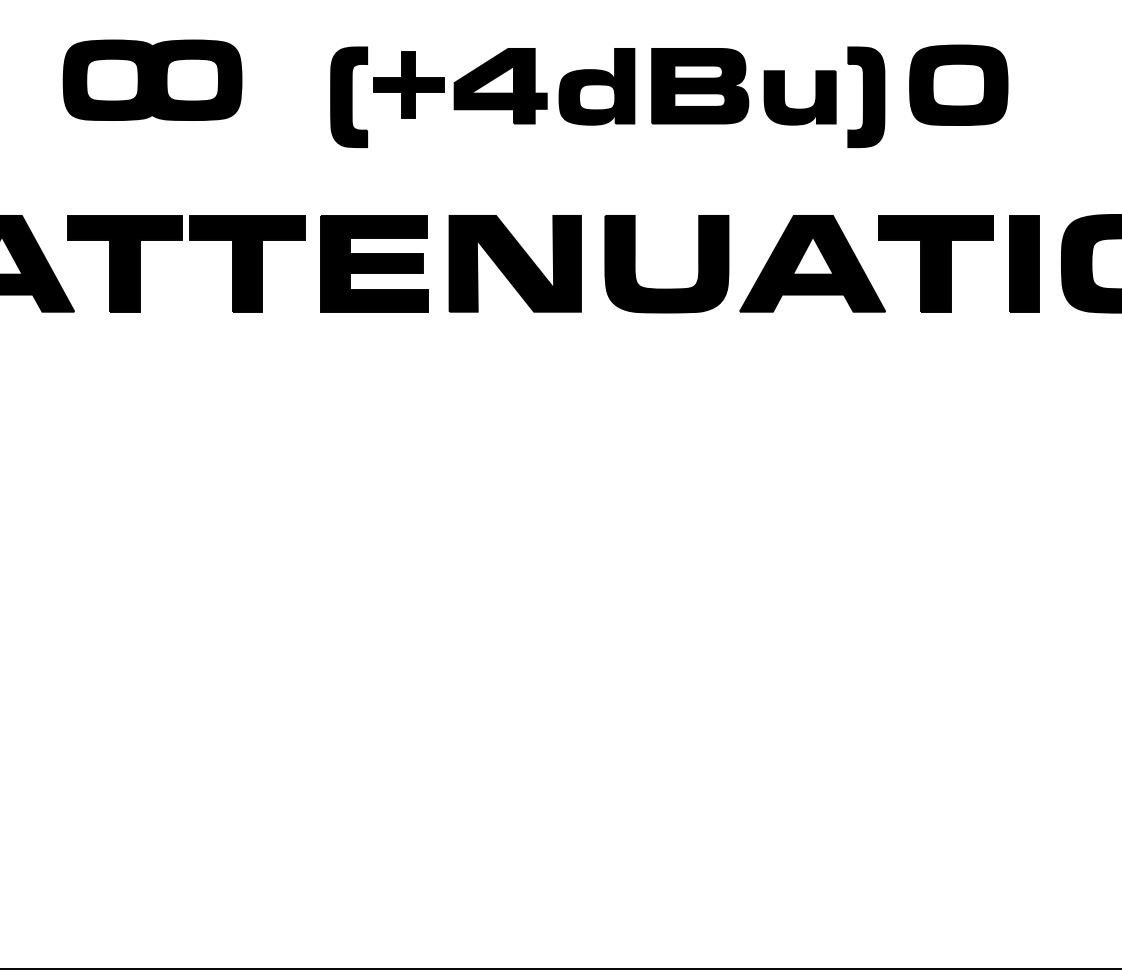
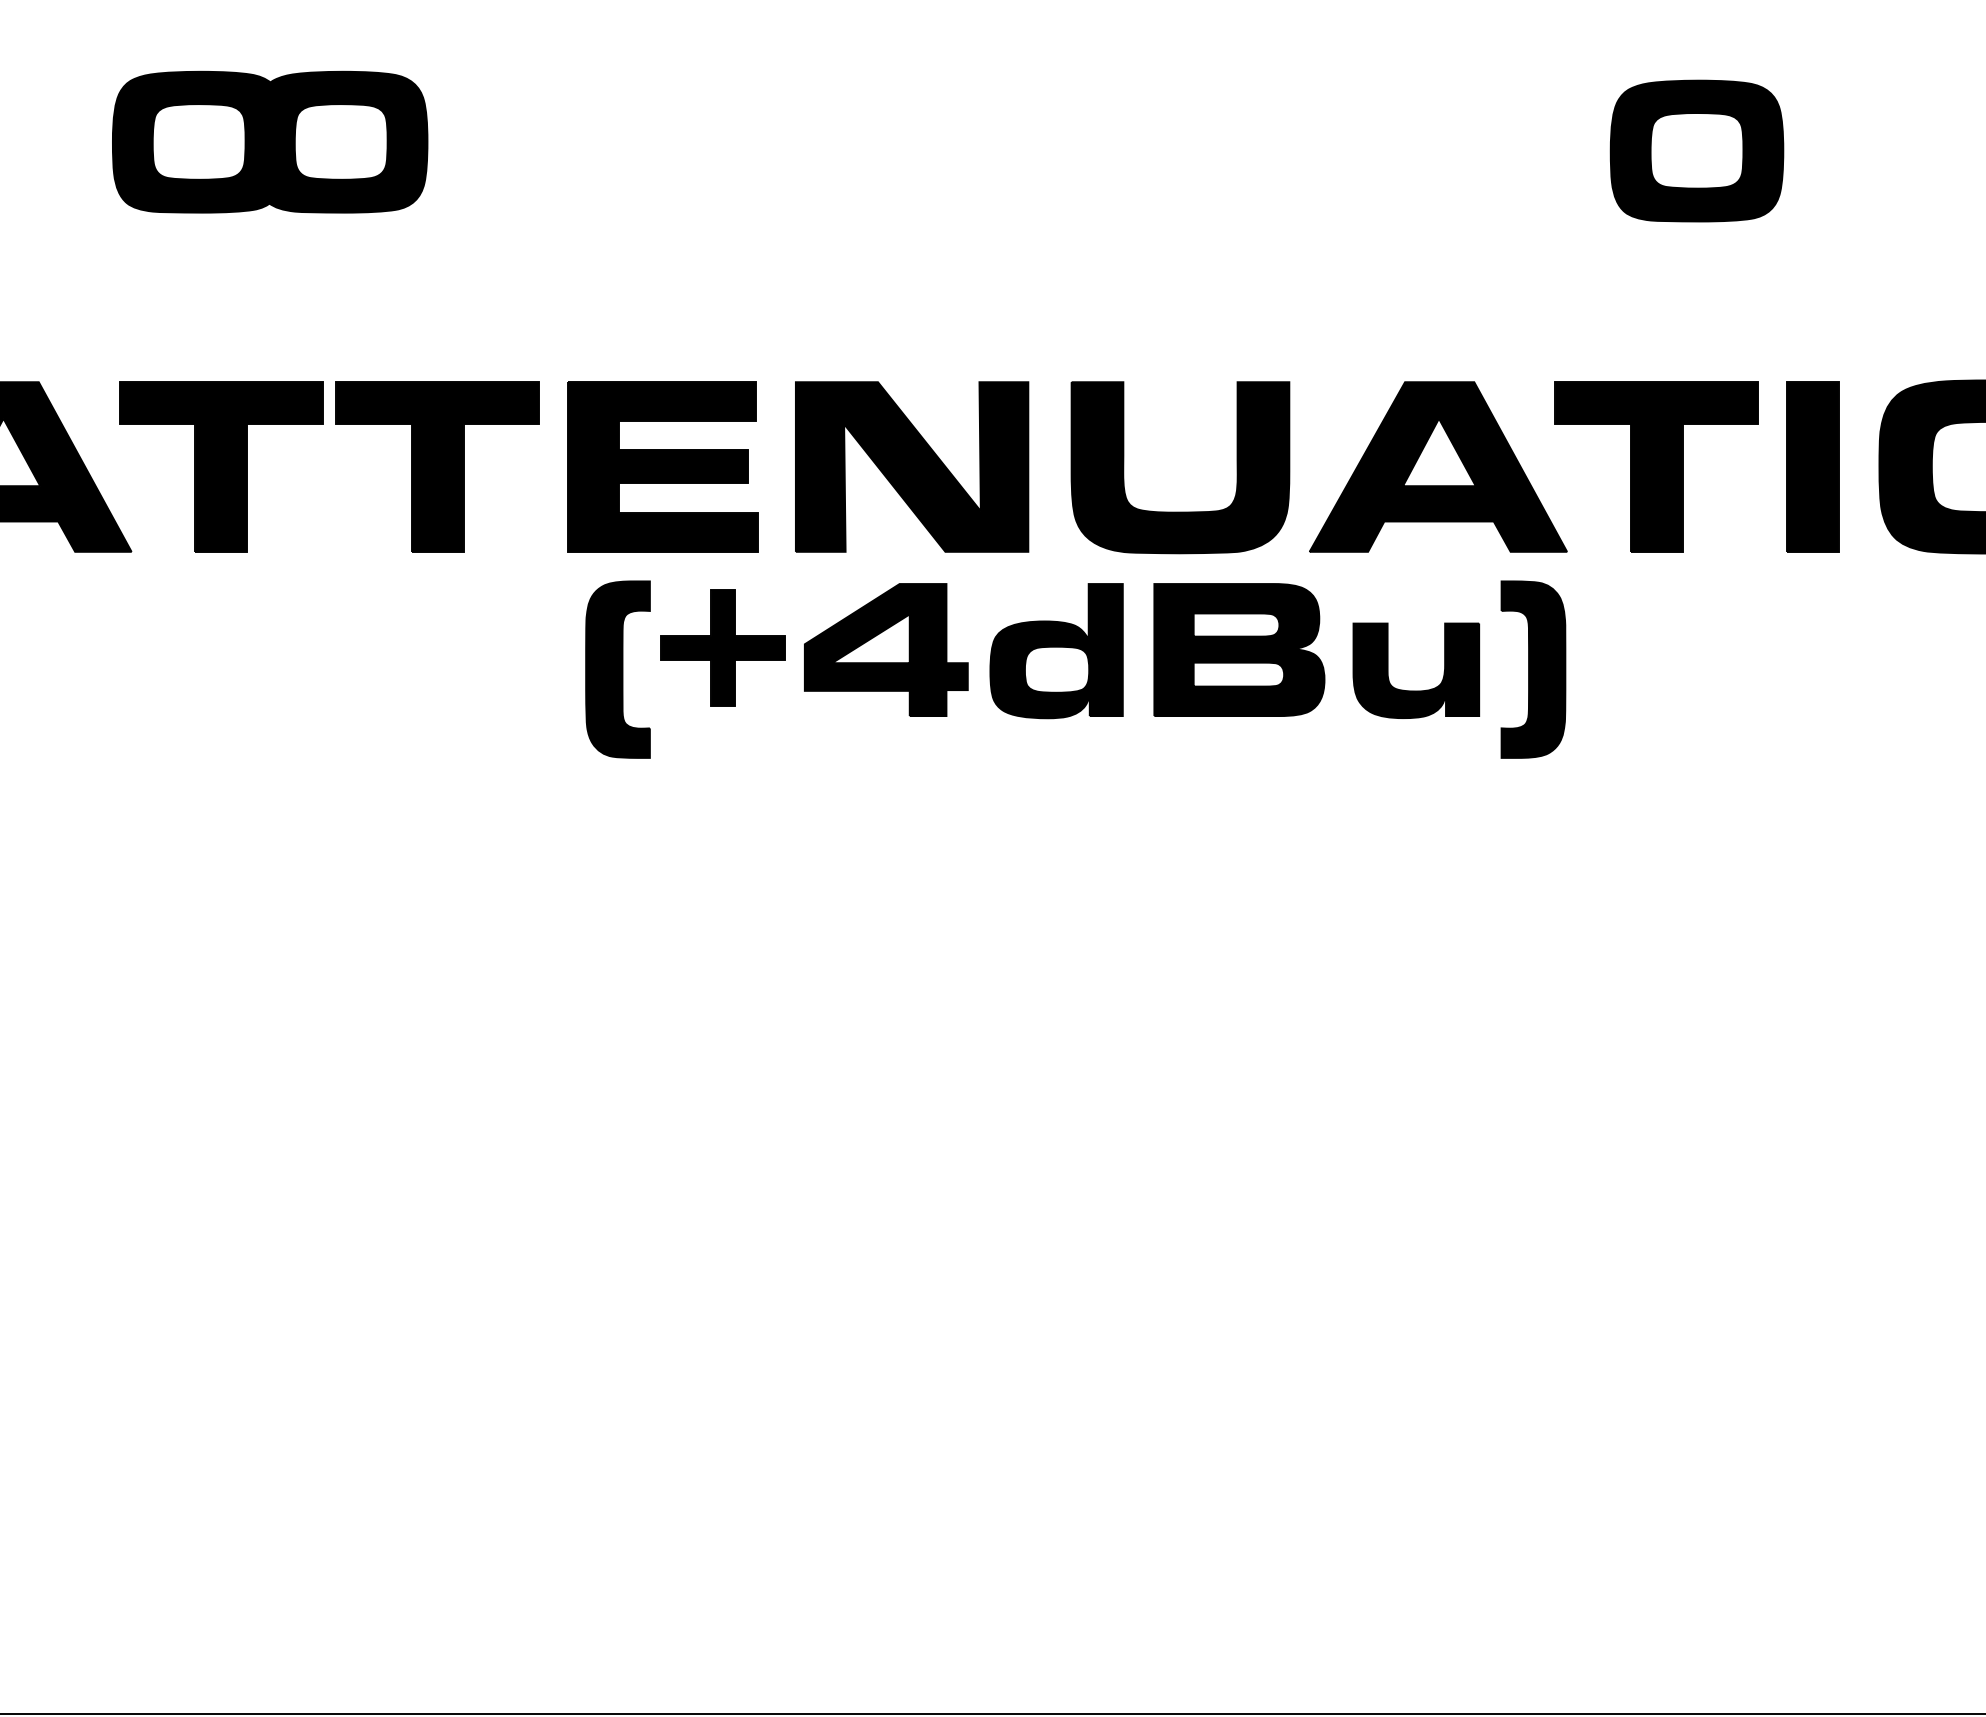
part: (607, 97) -> (1075, 670), moved

